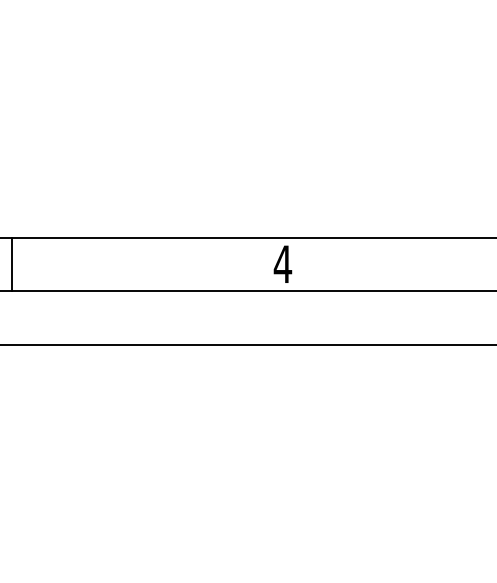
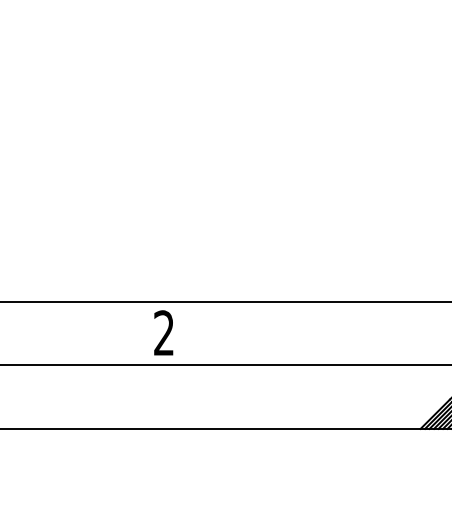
text: (282, 263) -> (163, 332), 4 -> 2

